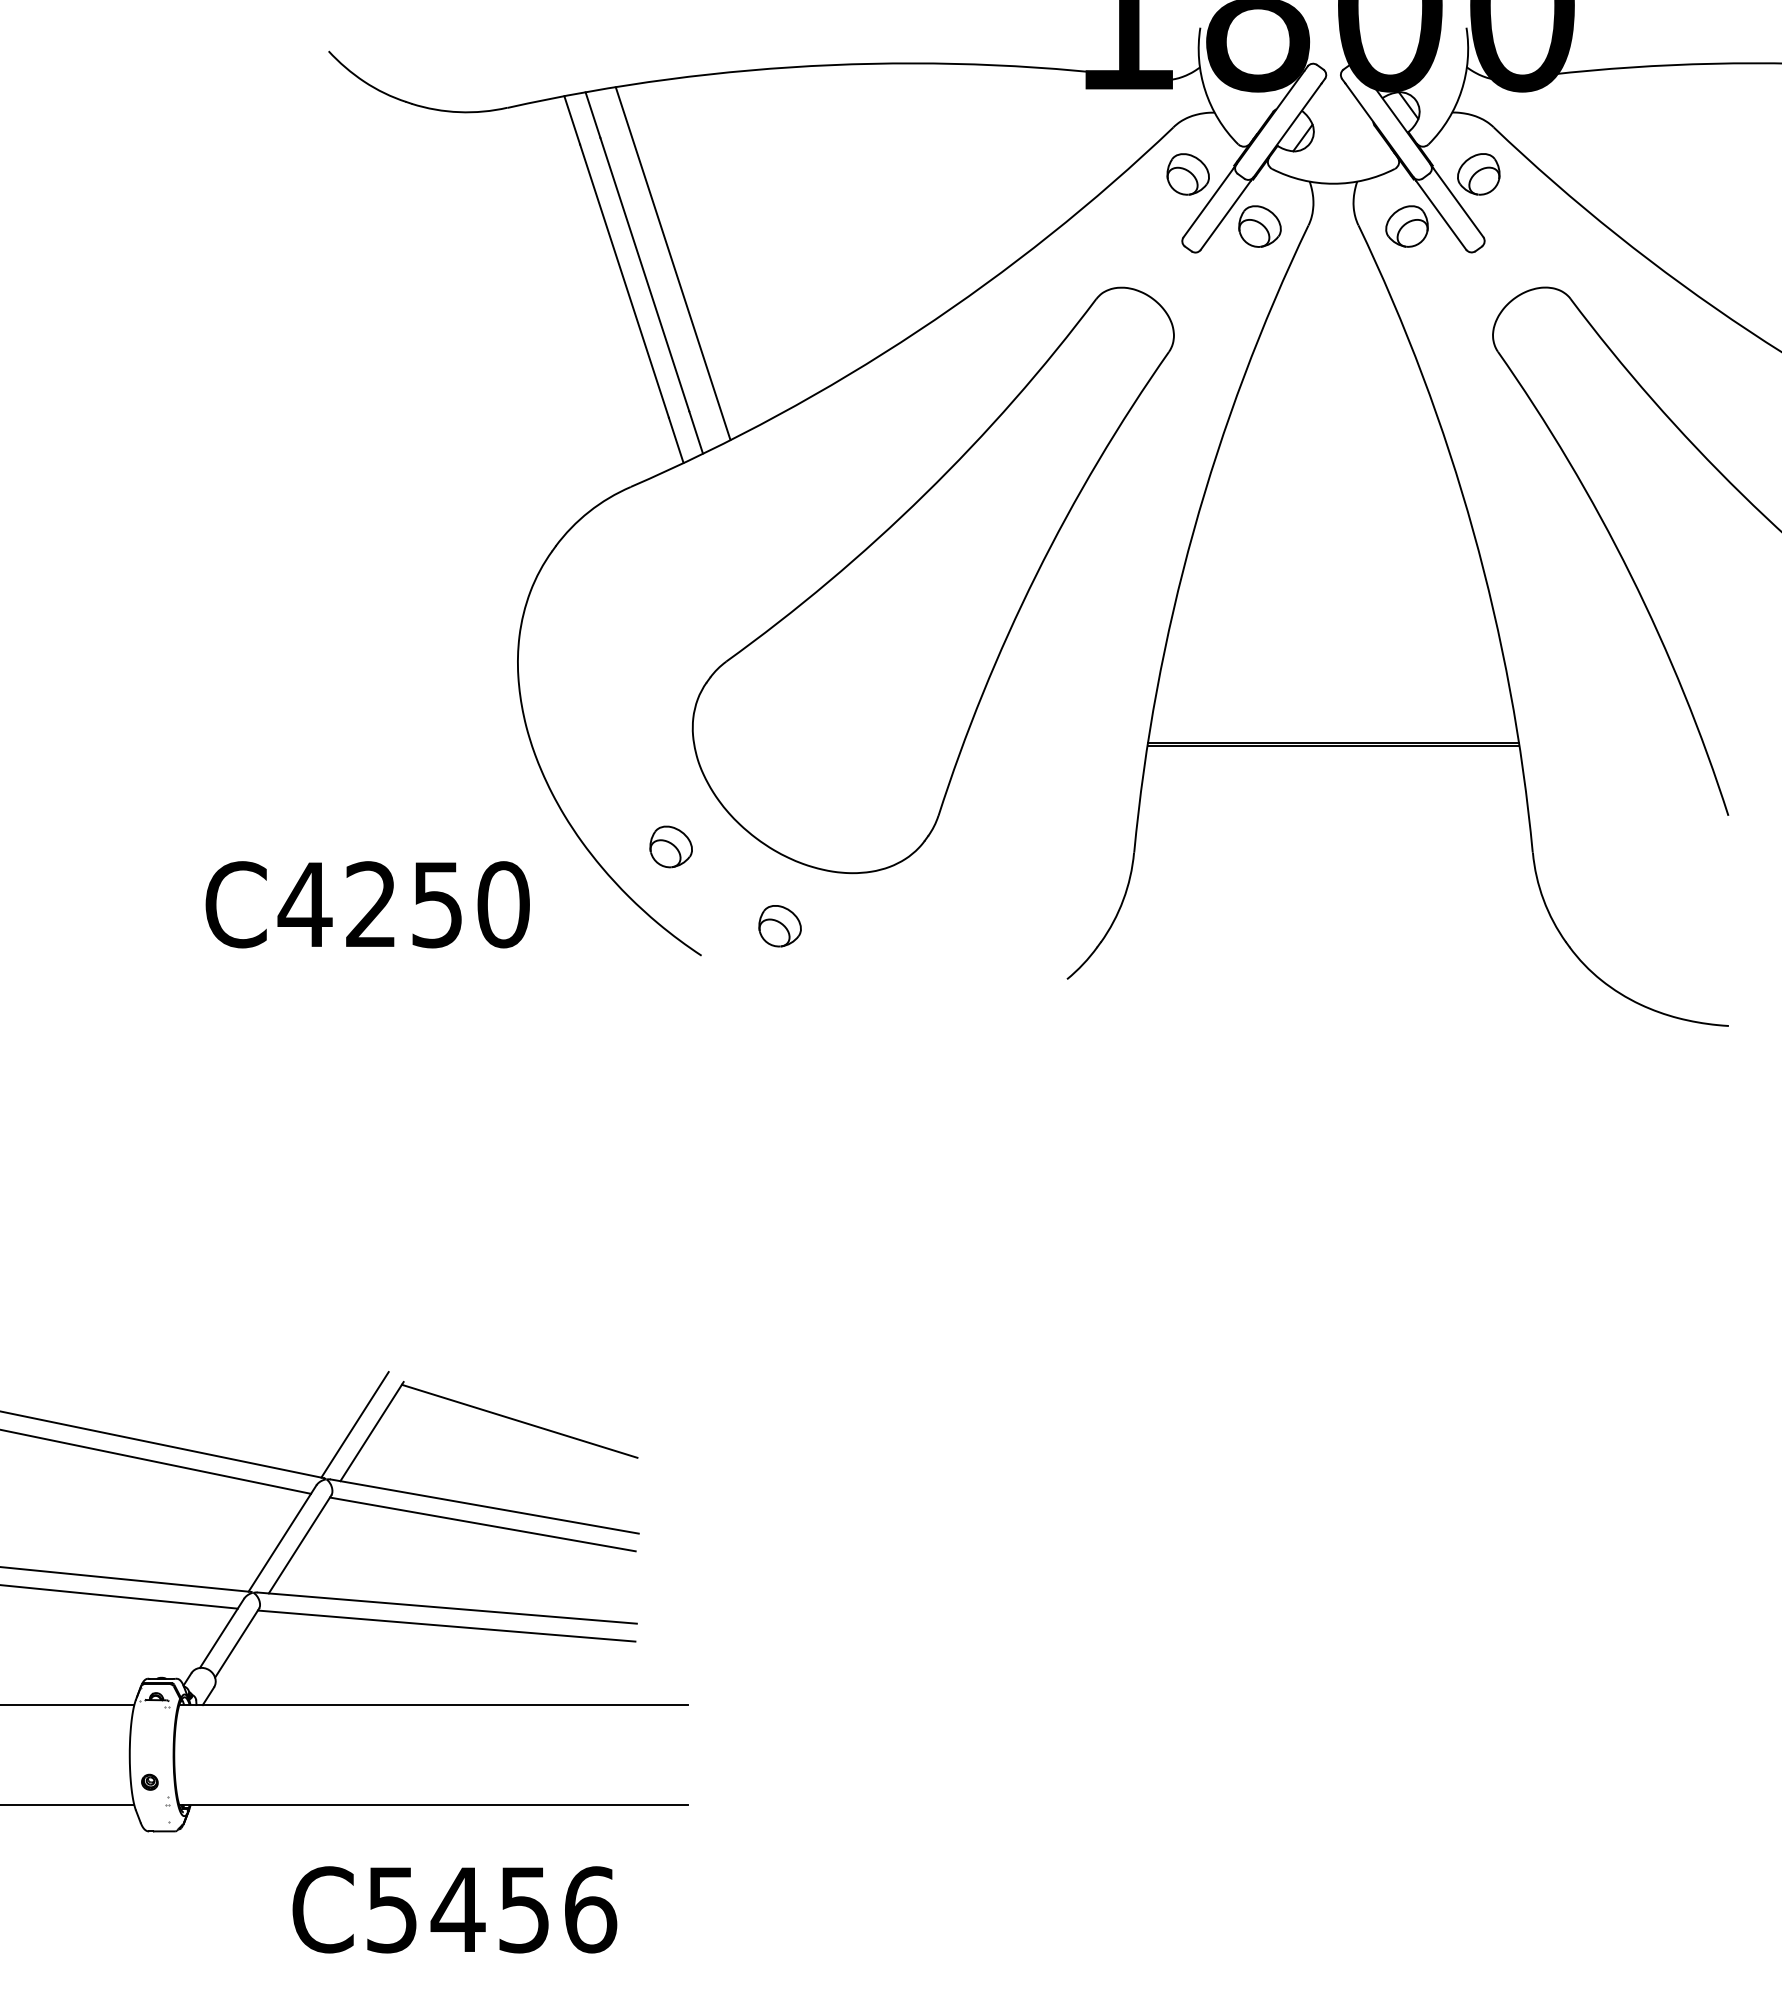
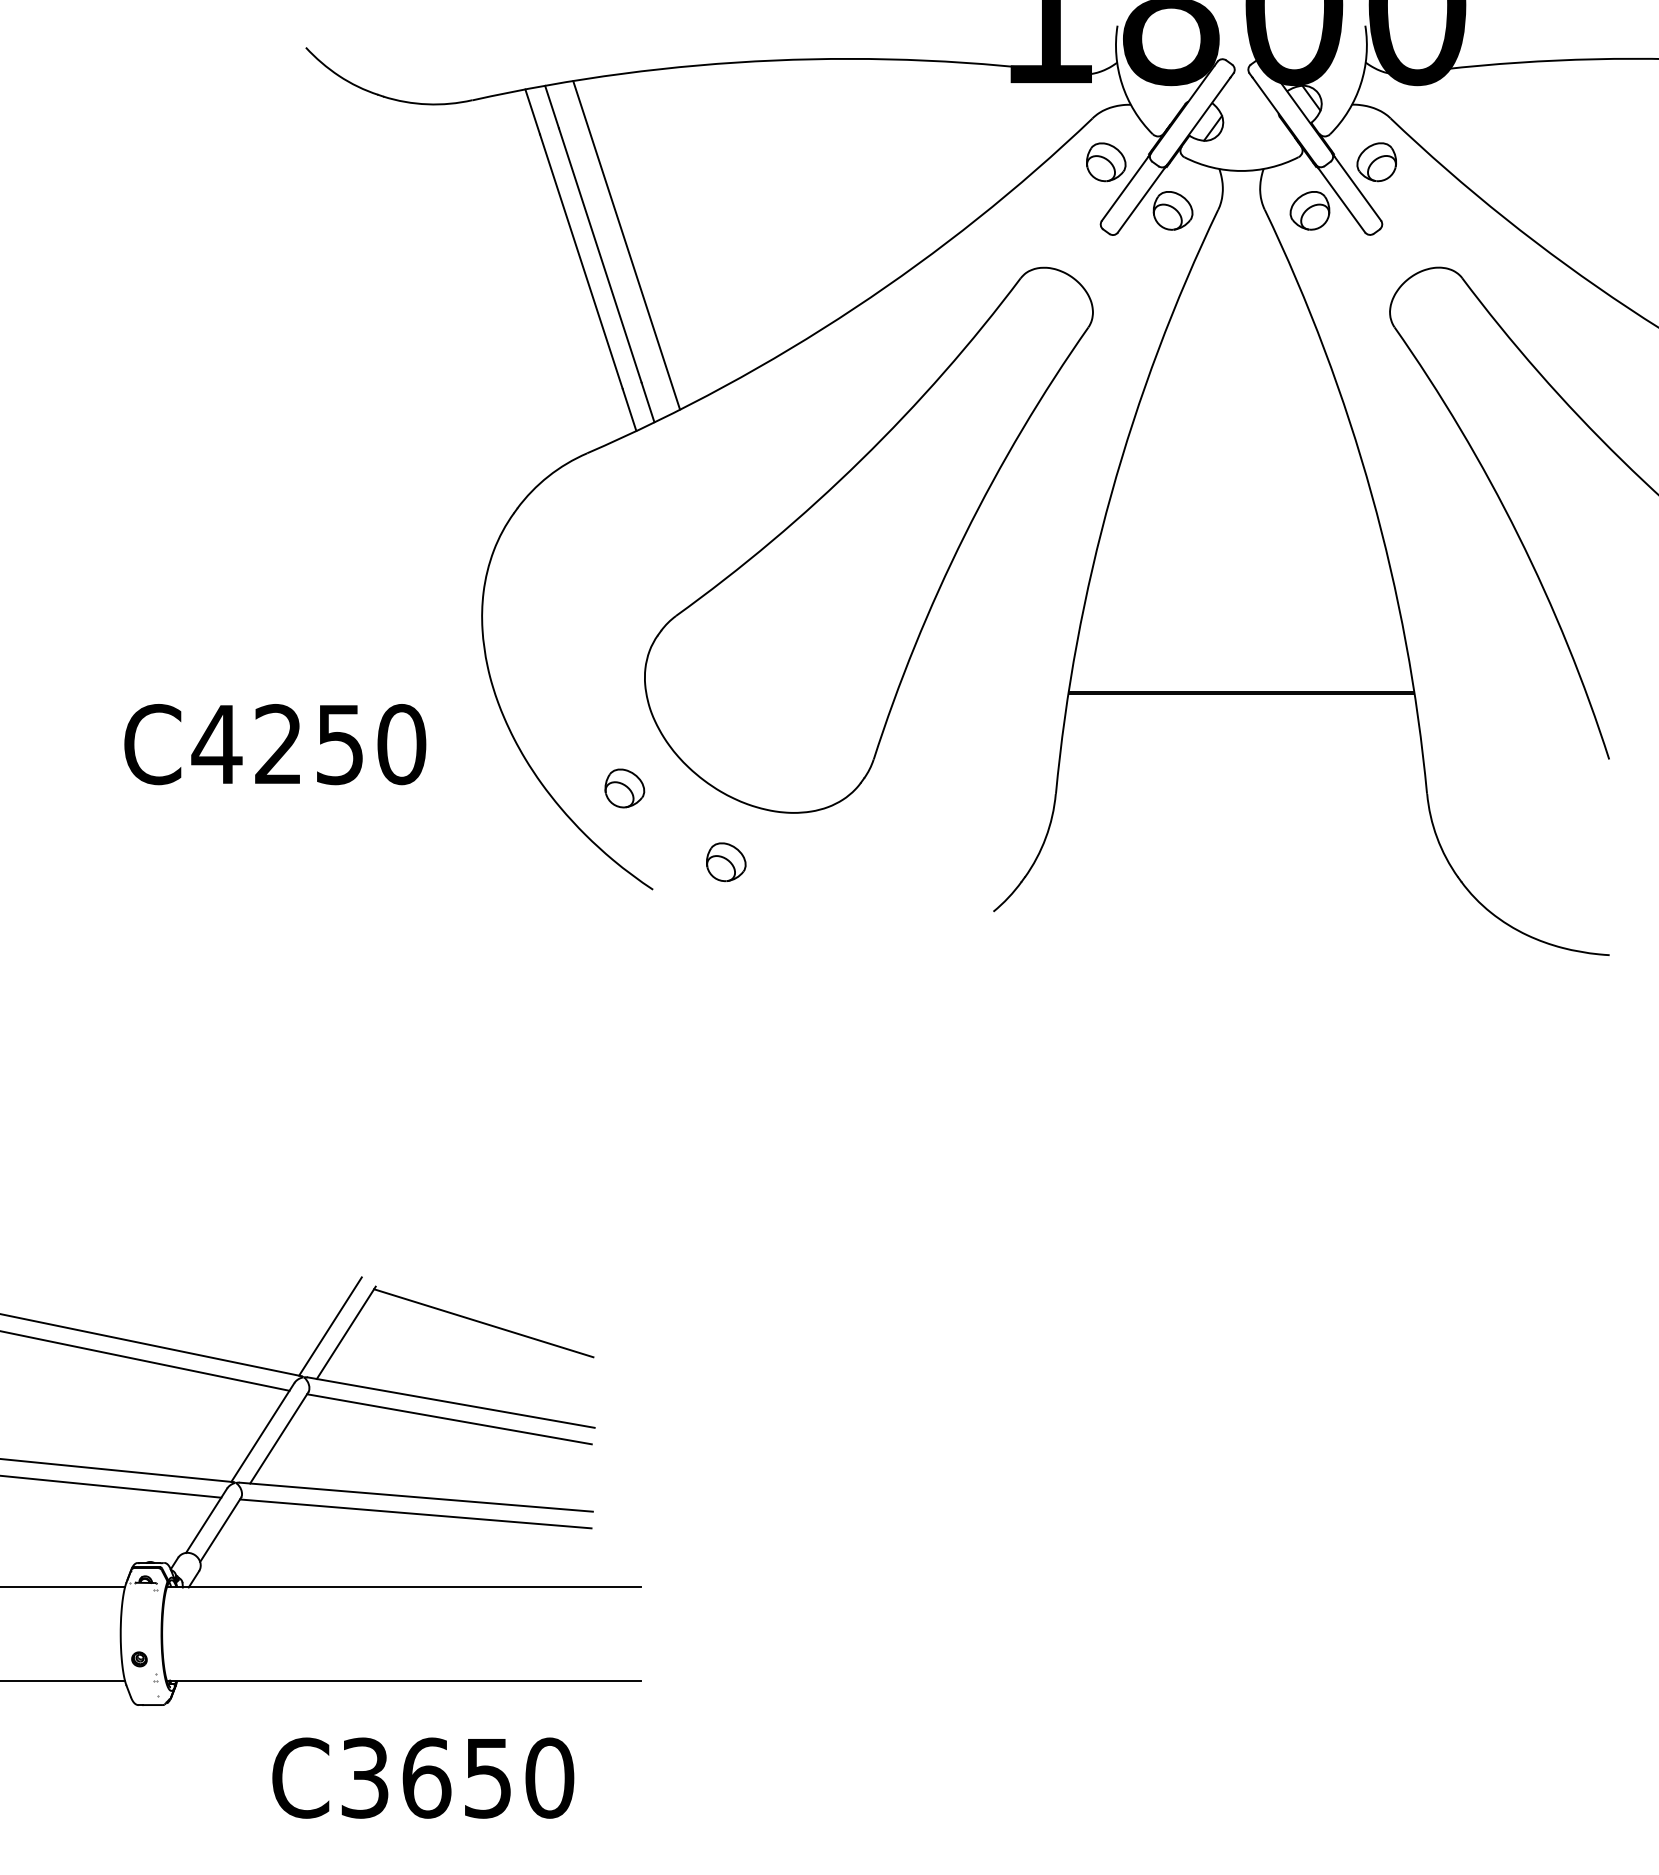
text: (367, 904) -> (275, 744), moved
text: (492, 1909) -> (458, 1777), C5456 -> C3650

